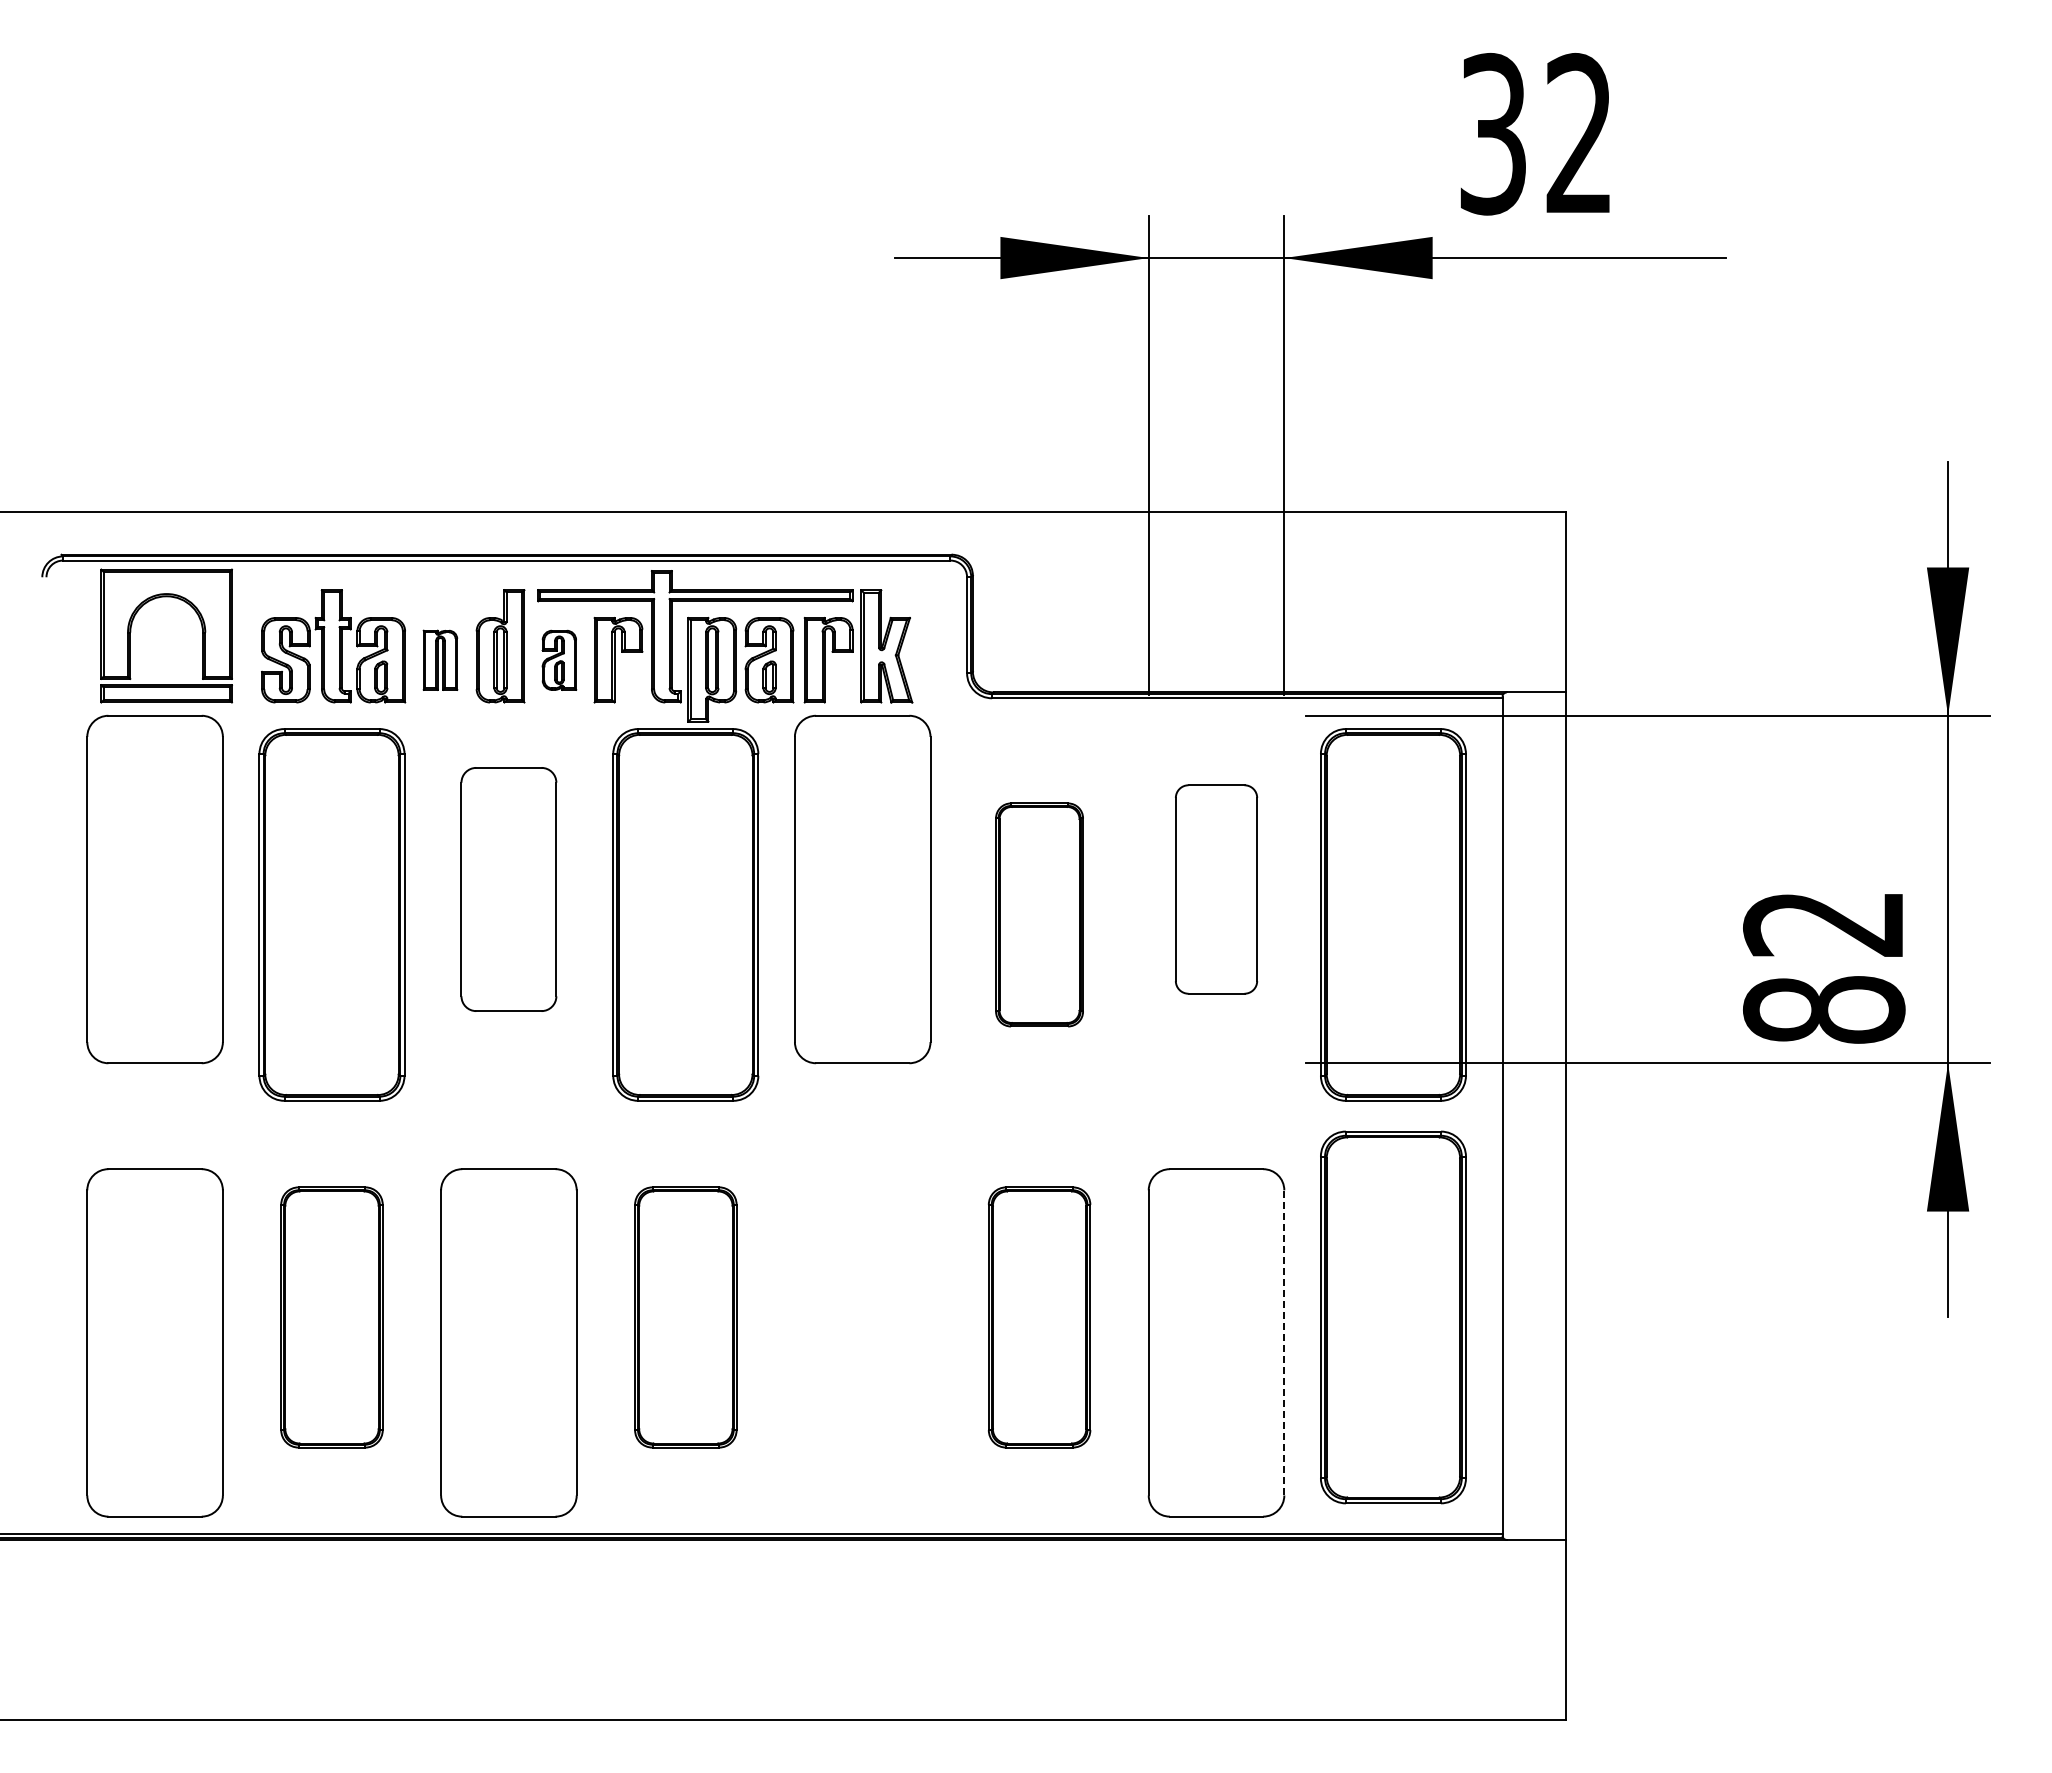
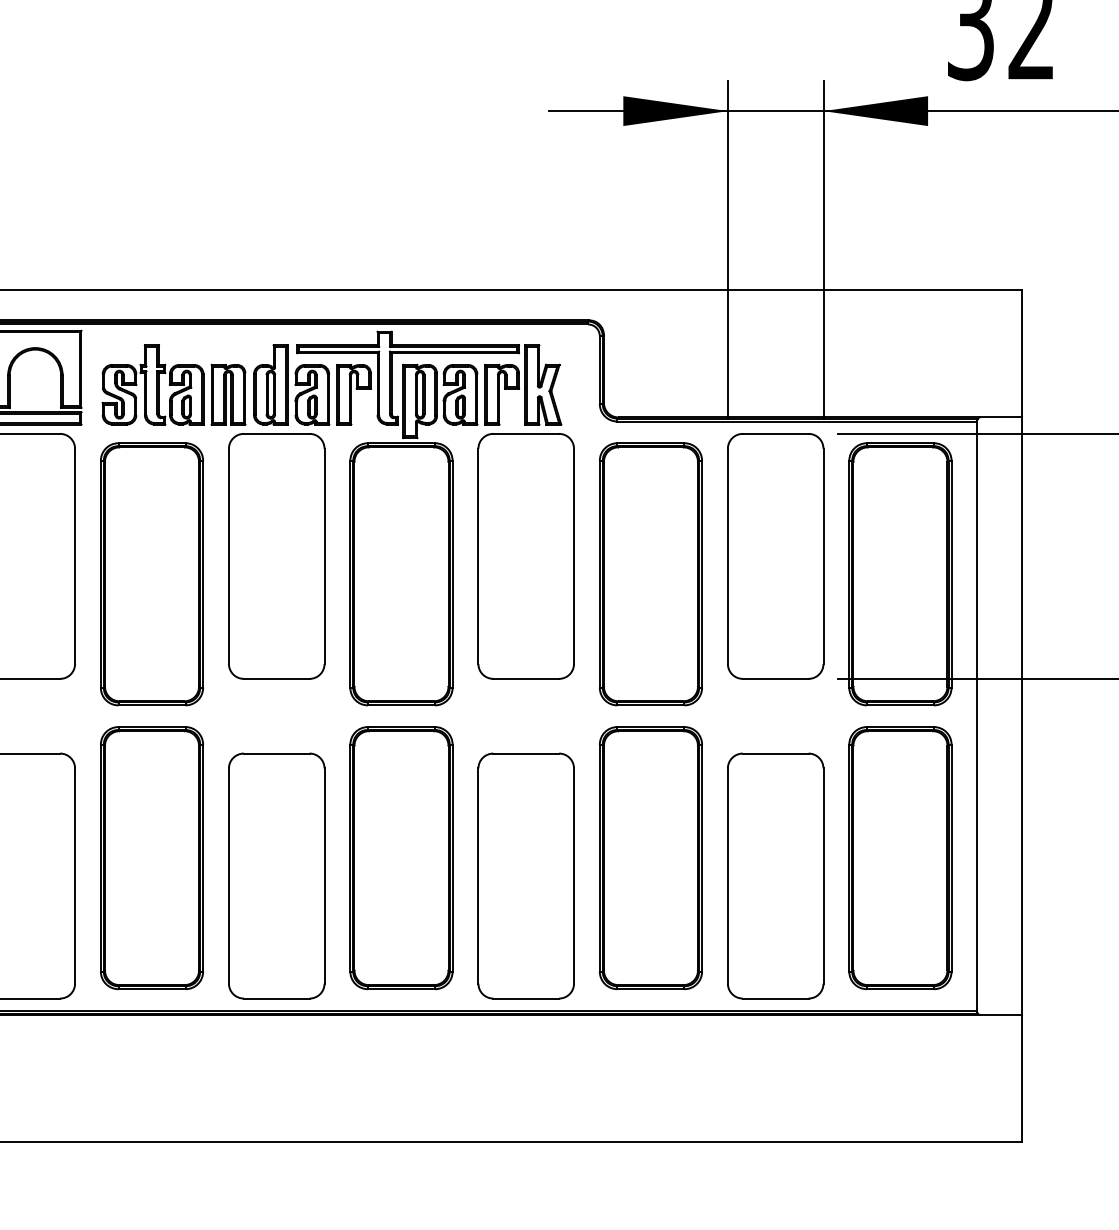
part: (440, 660) -> (228, 394), size x1.43
part: (559, 660) -> (312, 394), size x1.43
part: (508, 889) -> (276, 556), size x1.43
part: (1216, 889) -> (775, 556), size x1.67
part: (1039, 914) -> (650, 573), size x1.67
part: (331, 1317) -> (151, 858), size x1.43
part: (685, 1317) -> (401, 858), size x1.43
part: (1039, 1317) -> (650, 858), size x1.43
part: (862, 1342) -> (526, 875), added
line: (1284, 1342) -> (823, 875), dashed -> solid

